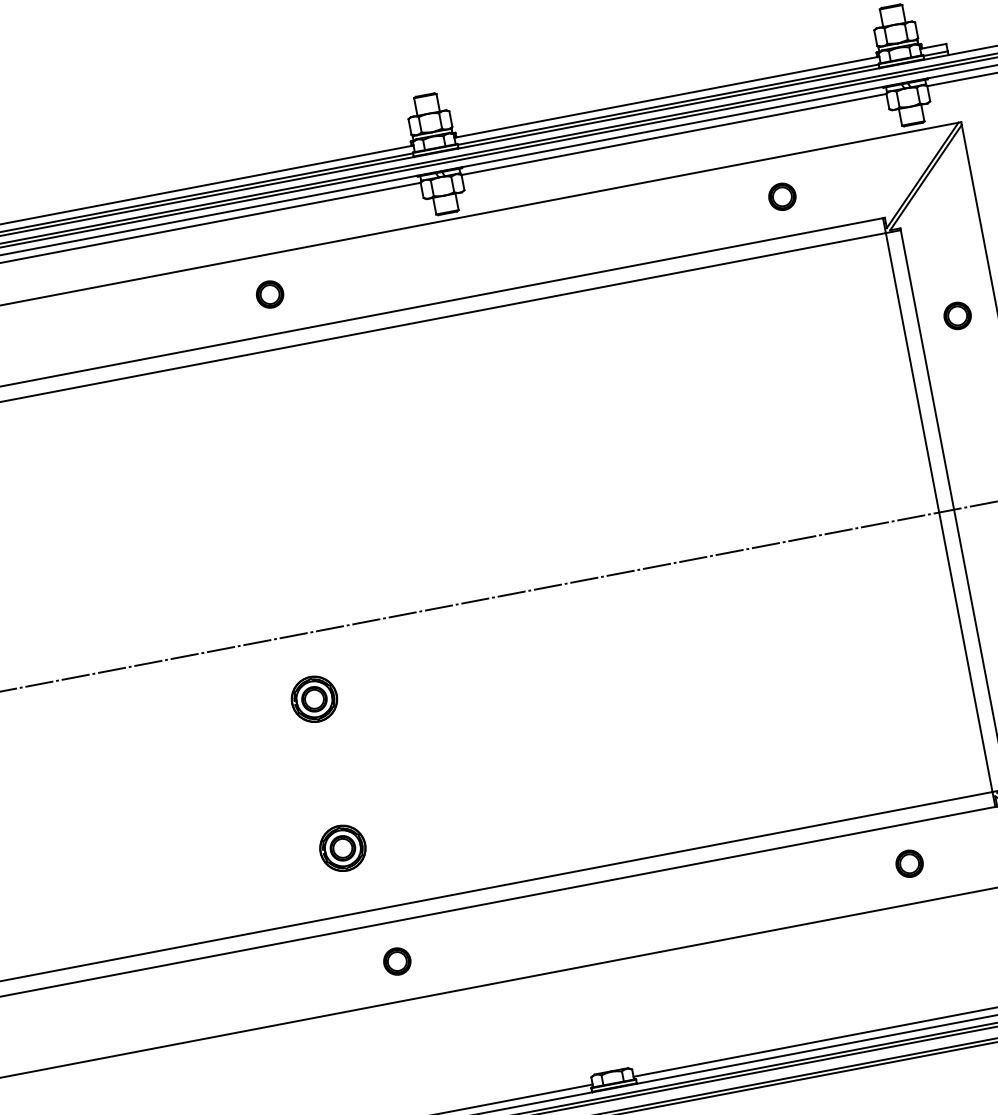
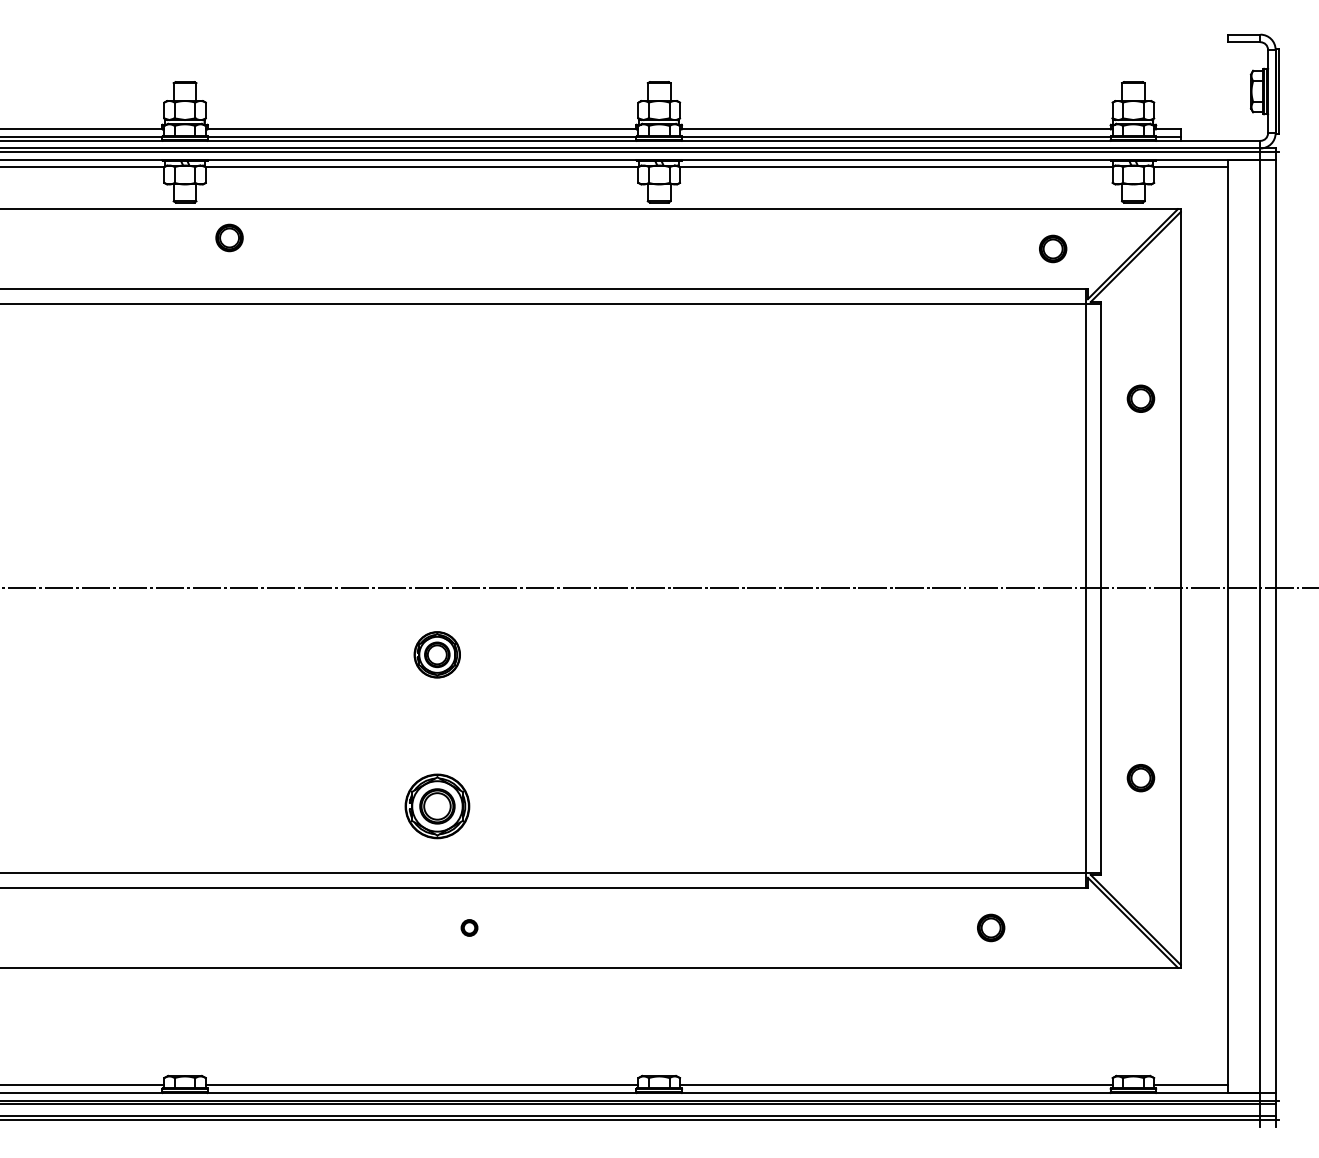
part: (782, 196) -> (1053, 248), moved
part: (269, 294) -> (229, 237), moved
part: (342, 848) -> (436, 806), size x1.4
part: (397, 961) -> (469, 927), size x0.6

